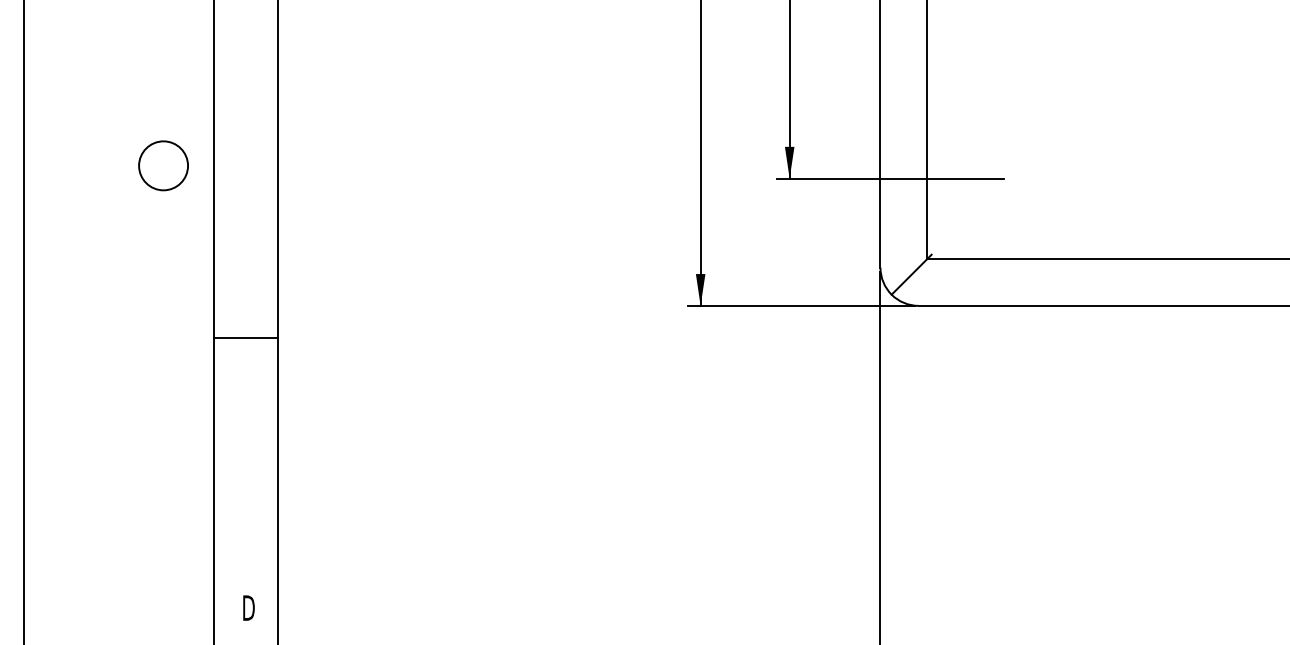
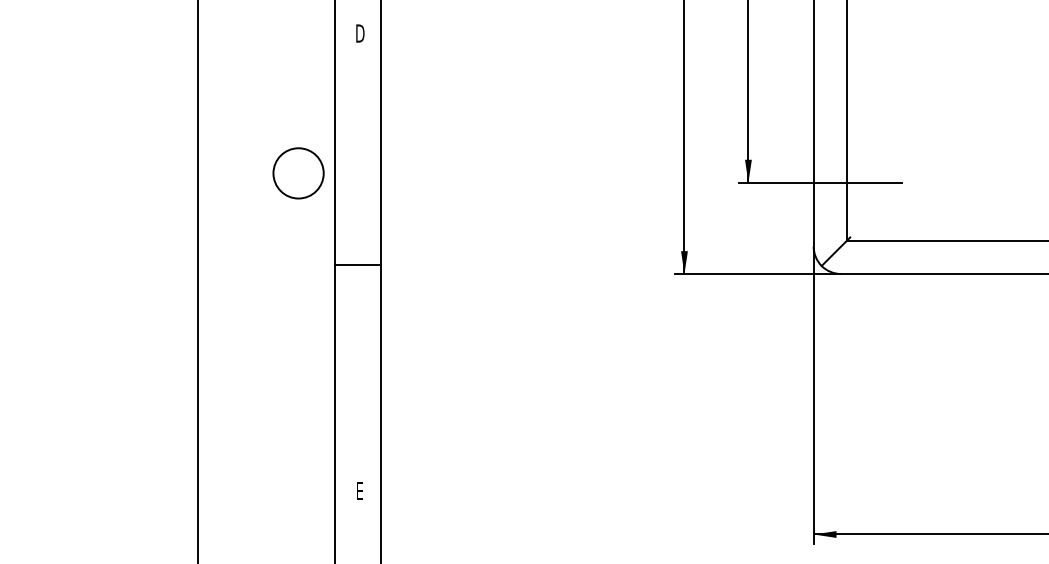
circle: (163, 165) -> (298, 173), size x1.43
line: (245, 337) -> (357, 264), moved
text: (248, 608) -> (359, 491), D -> E

